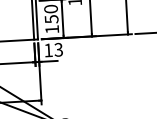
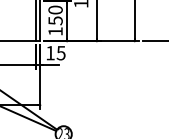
text: (58, 49) -> (61, 52), 13 -> 15

